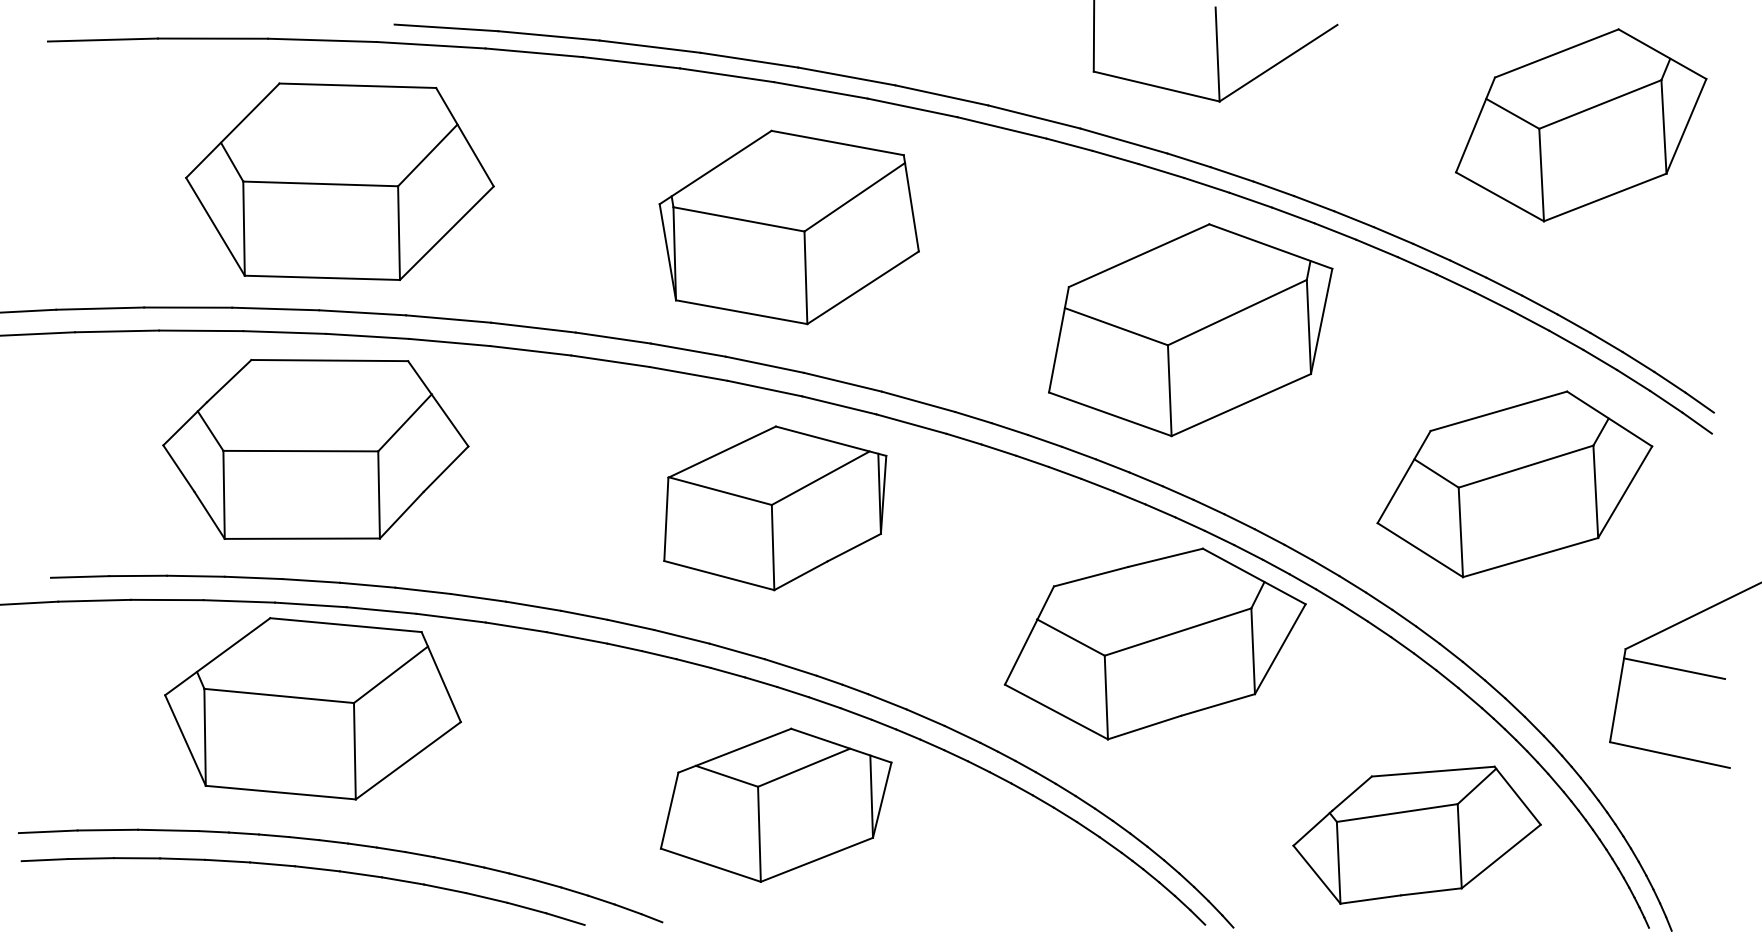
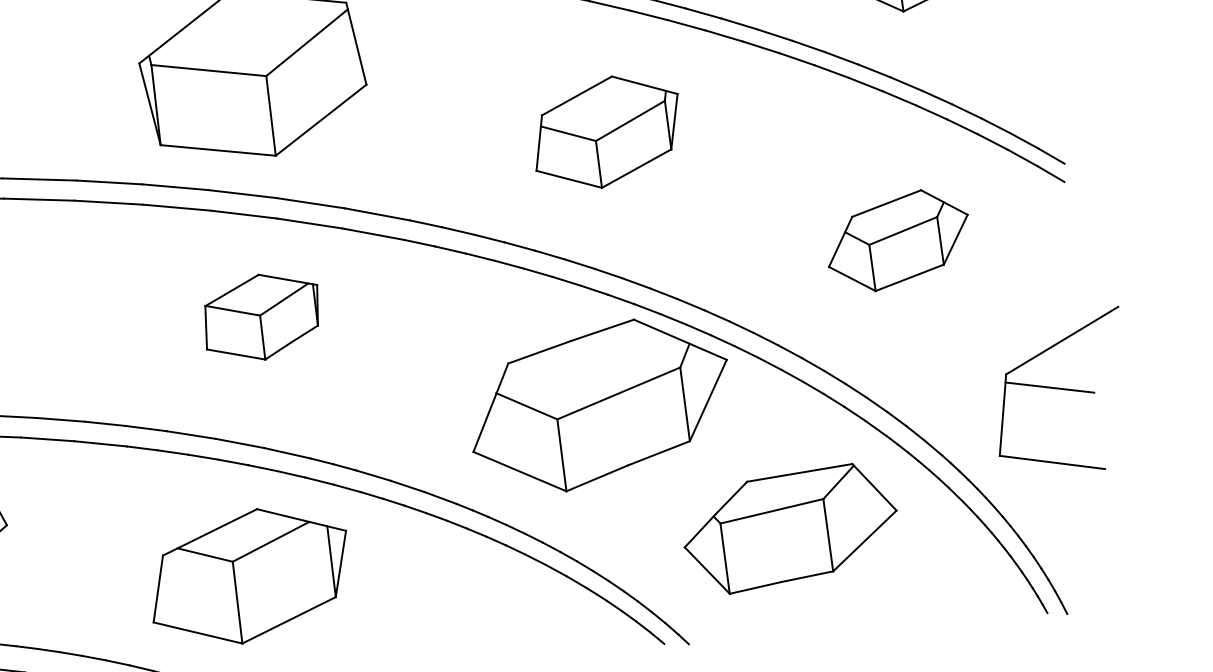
part: (1190, 330) -> (606, 132), size x0.6
part: (1514, 484) -> (897, 240), size x0.6
part: (775, 508) -> (262, 317), size x0.6
part: (775, 804) -> (249, 575), moved
part: (1416, 834) -> (790, 528), moved

